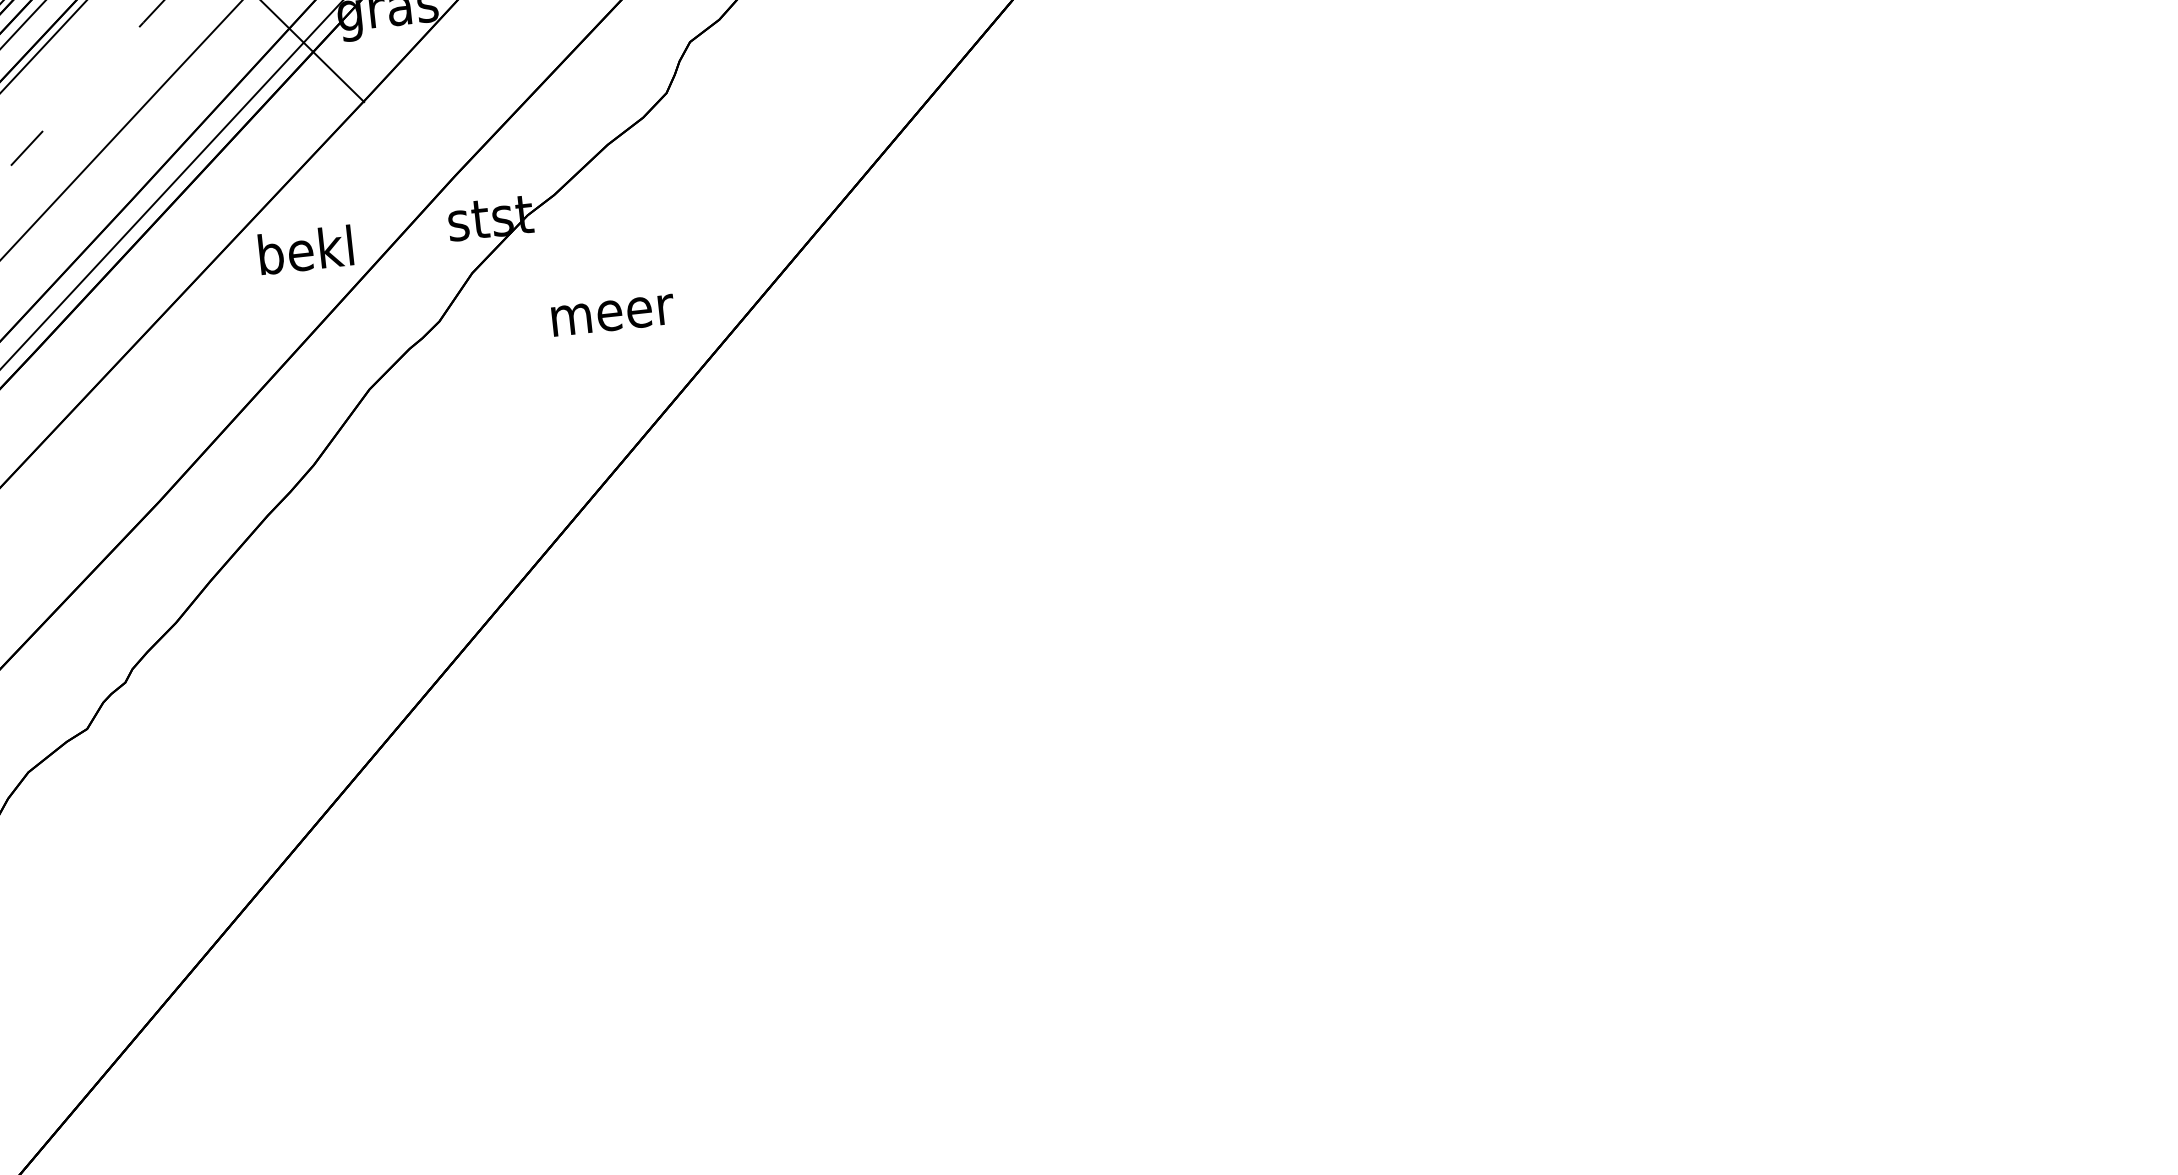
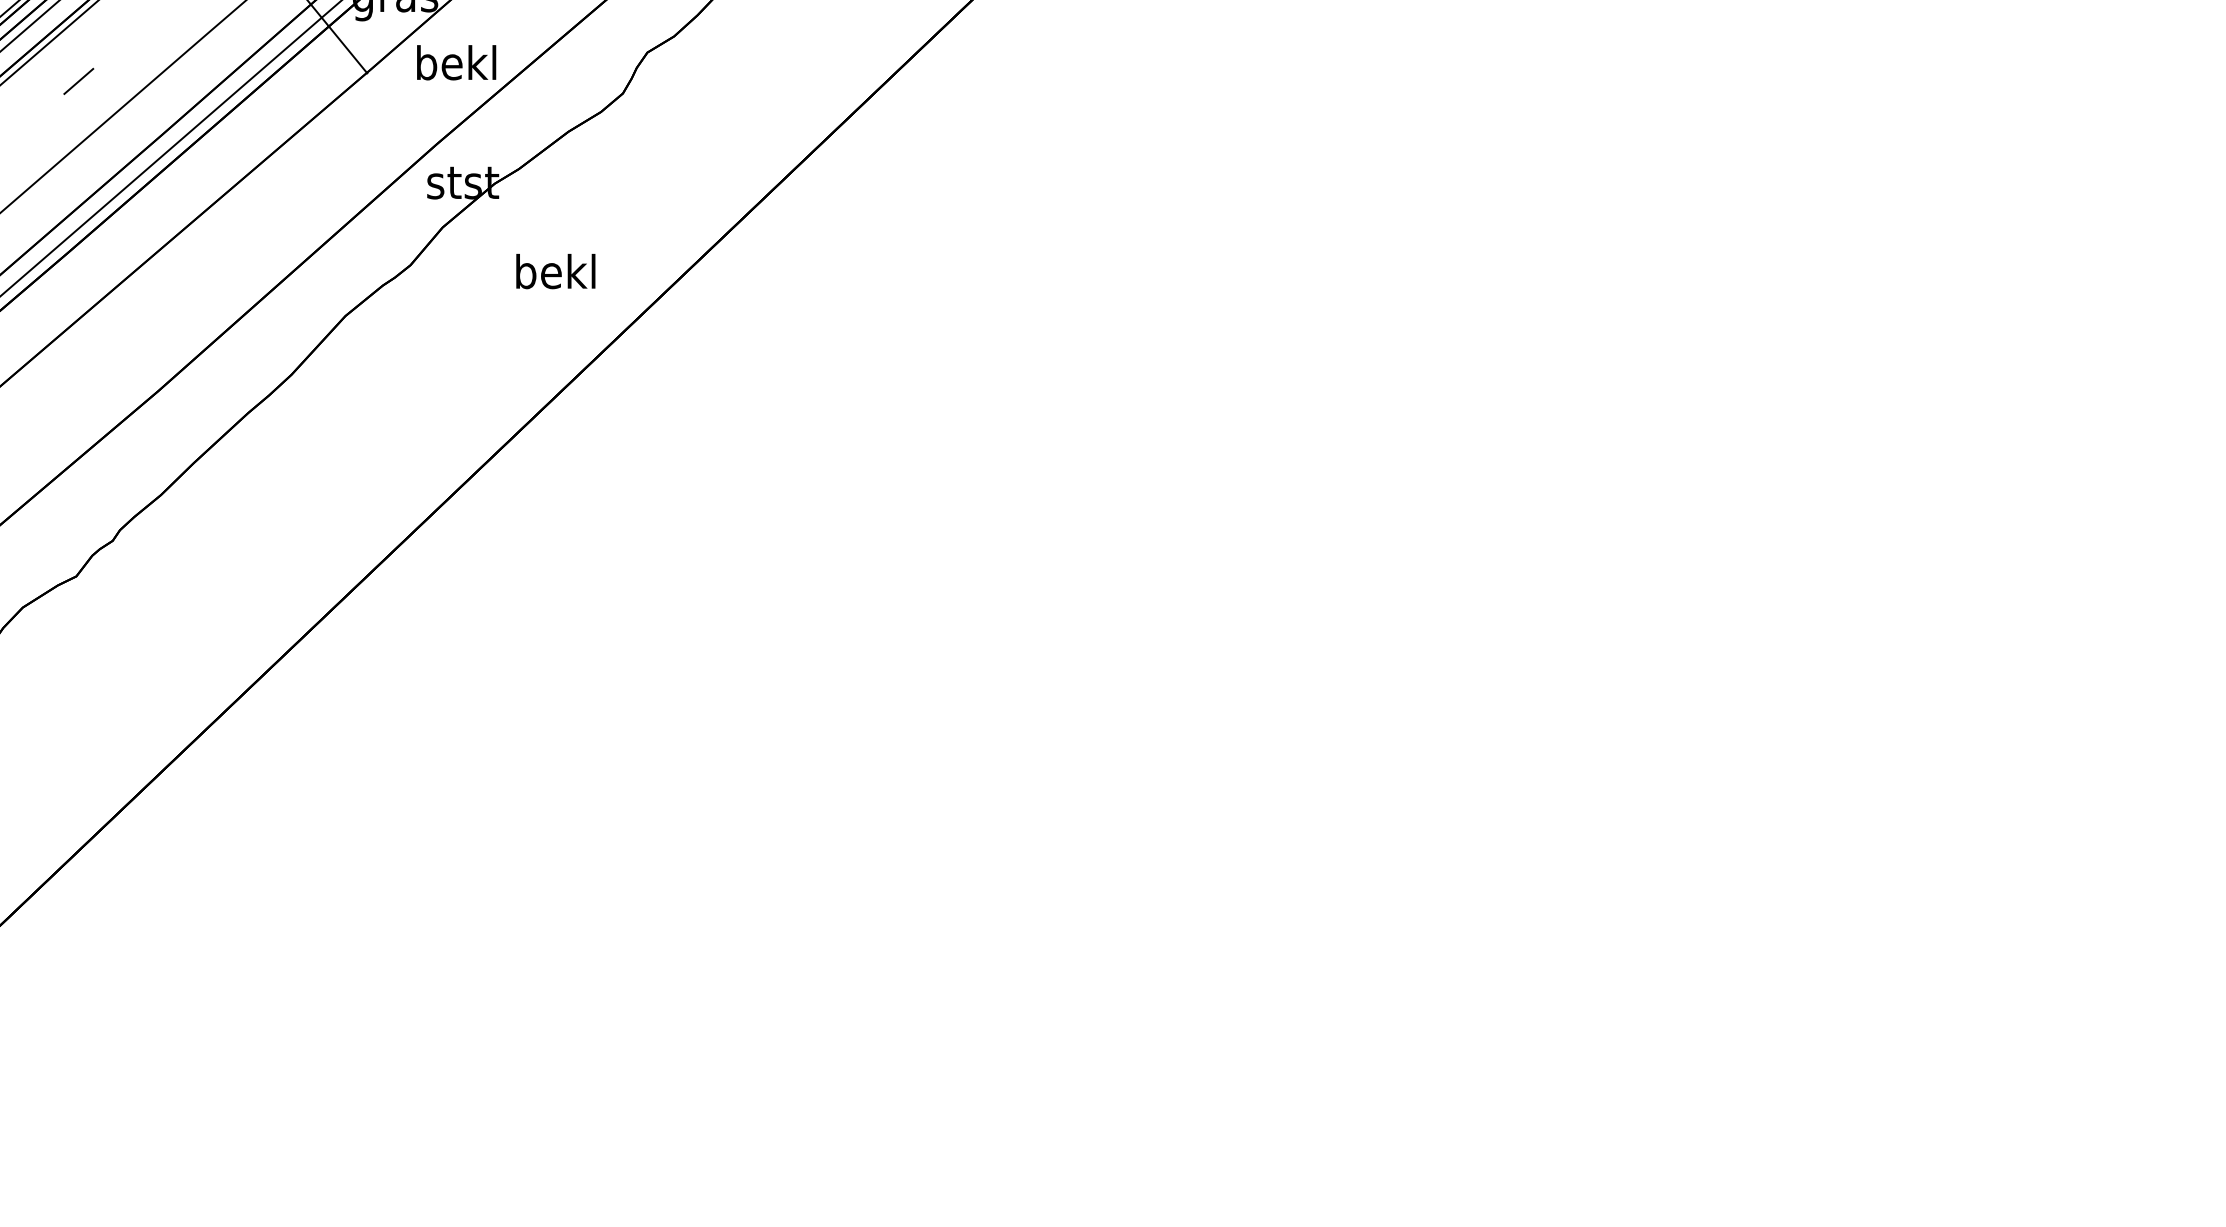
text: (305, 249) -> (456, 62), moved
text: (612, 310) -> (557, 271), meer -> bekl

